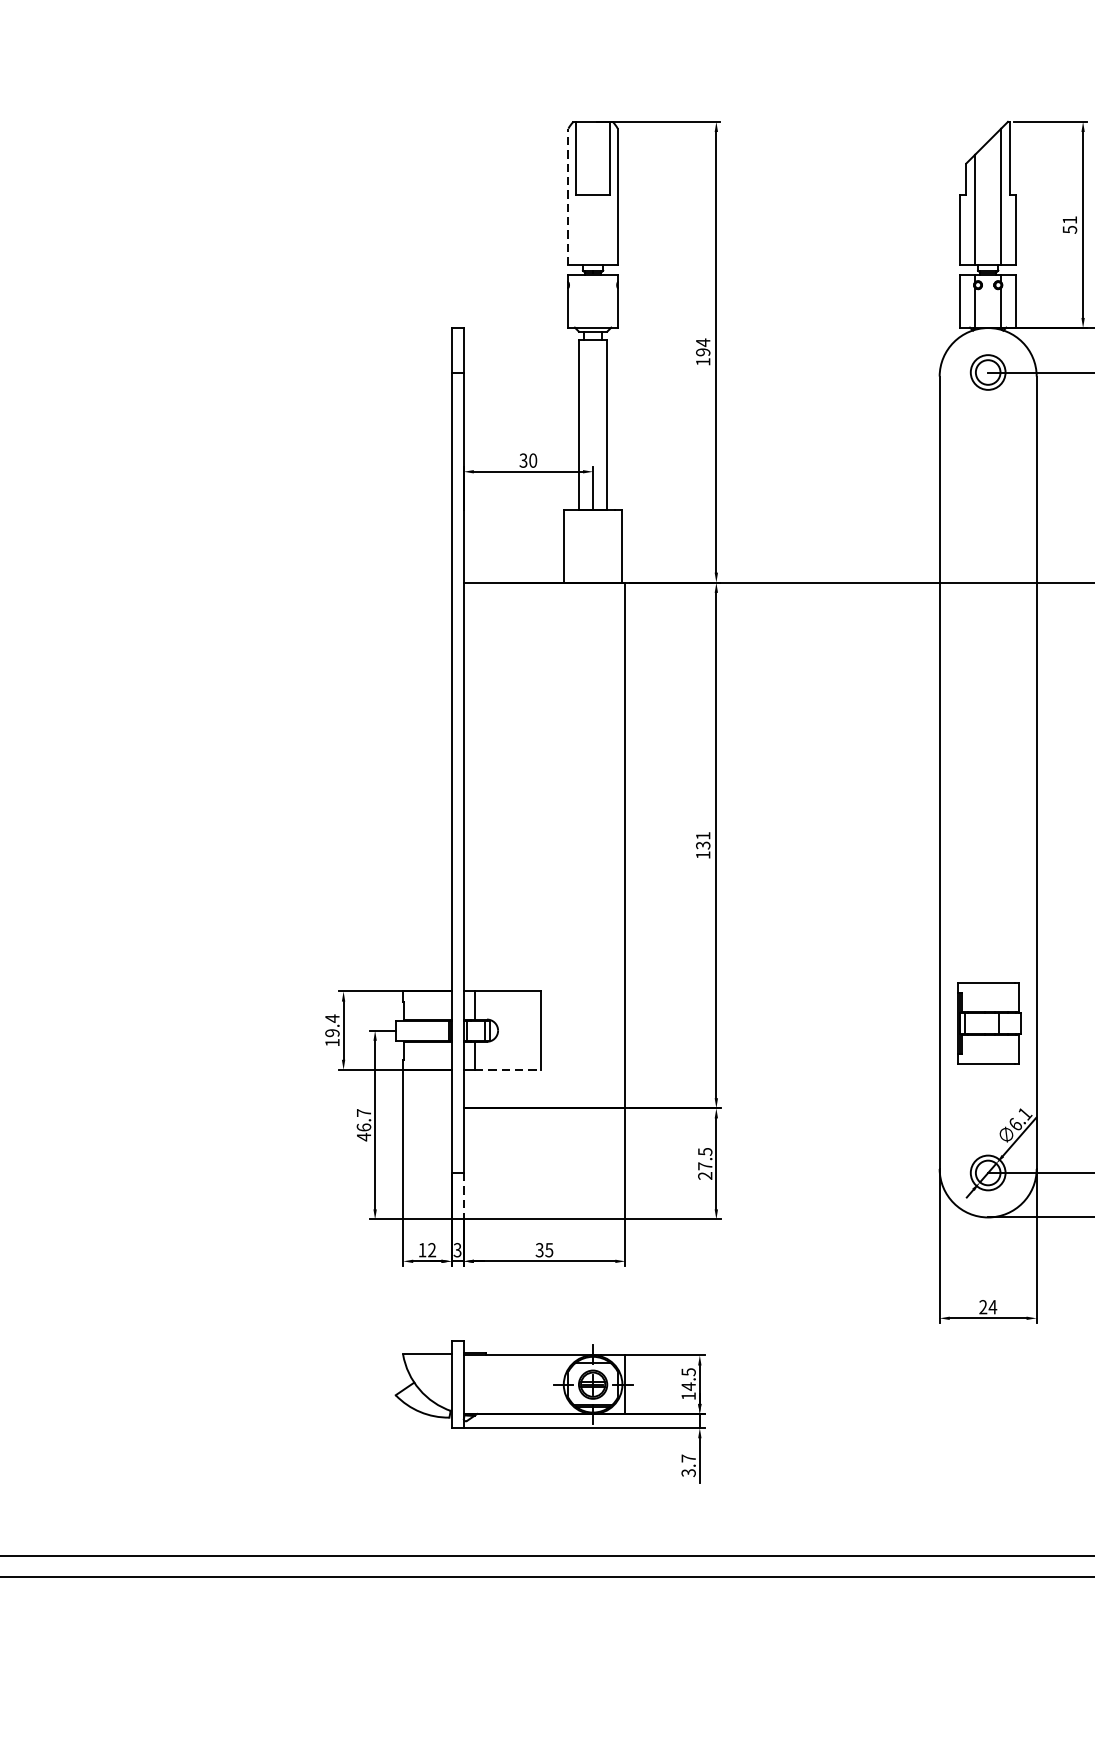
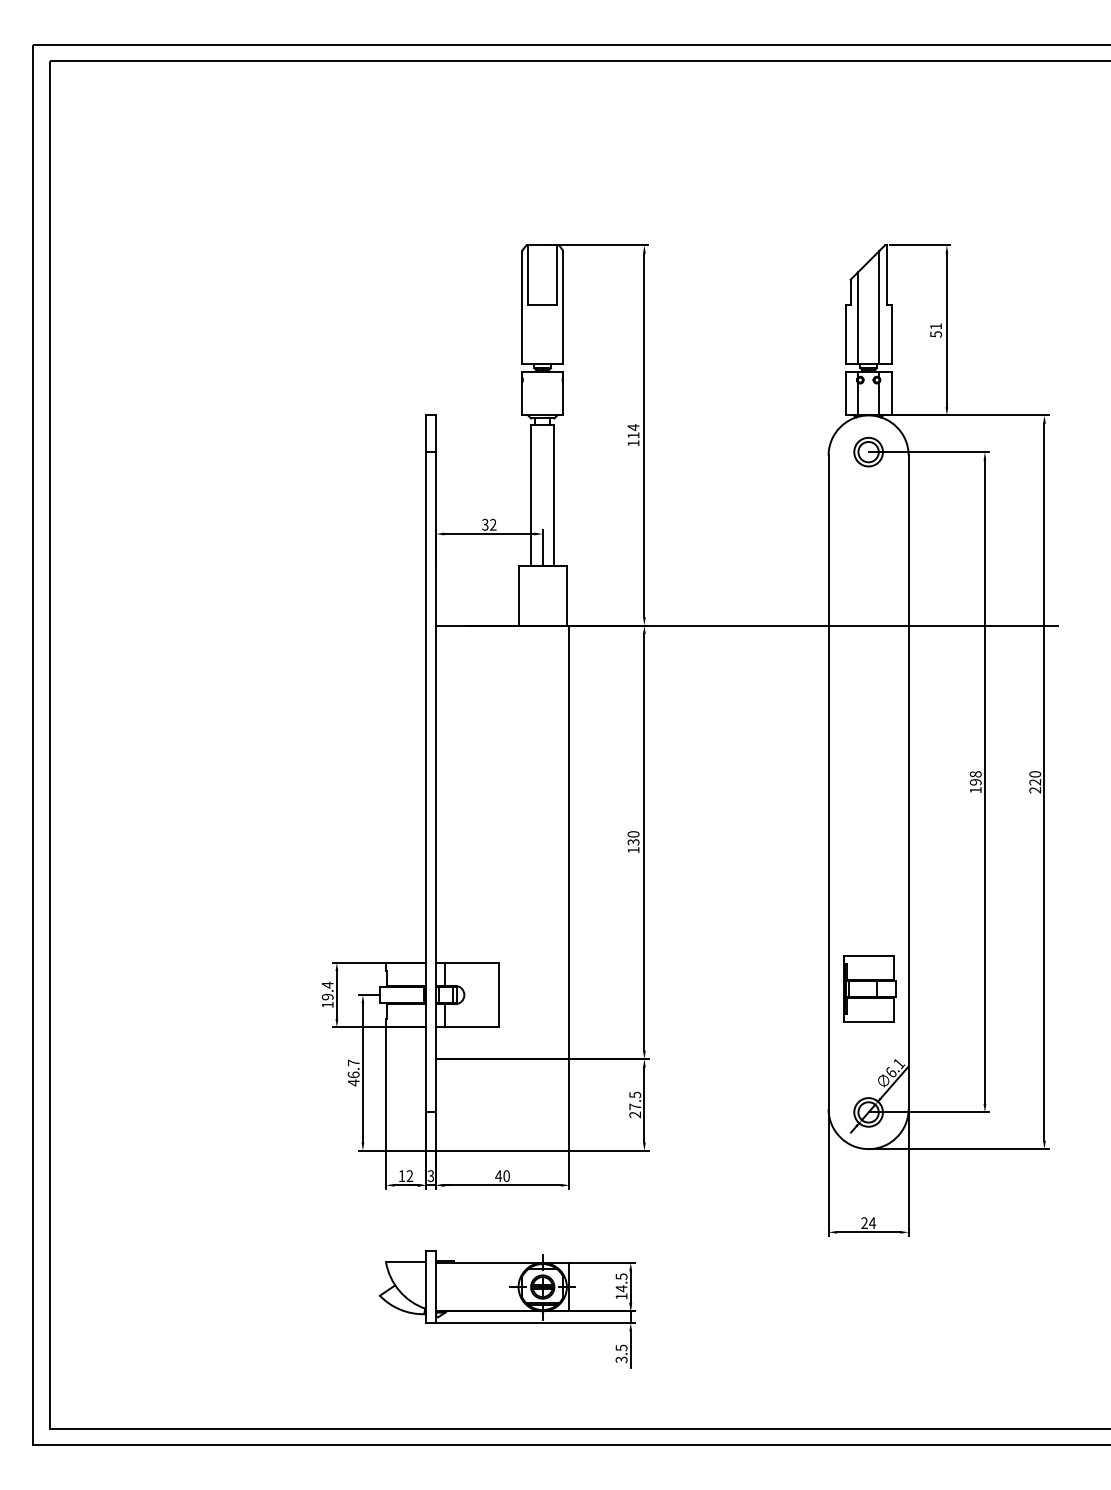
line: (568, 195) -> (522, 306), dashed -> solid
text: (703, 352) -> (633, 435), 194 -> 114
text: (533, 460) -> (493, 524), 30 -> 32
text: (703, 836) -> (633, 834), 131 -> 130
line: (507, 1070) -> (472, 1027), dashed -> solid
line: (464, 1197) -> (436, 1132), dashed -> solid
text: (544, 1250) -> (502, 1176), 35 -> 40
text: (688, 1457) -> (621, 1347), 3.7 -> 3.5

